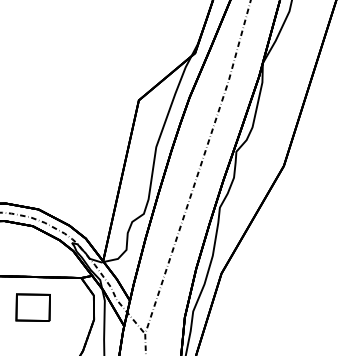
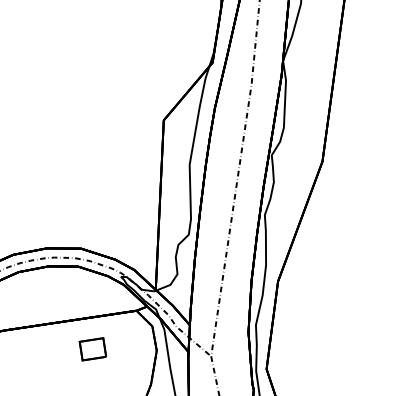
part: (32, 307) -> (92, 349), size x0.7

